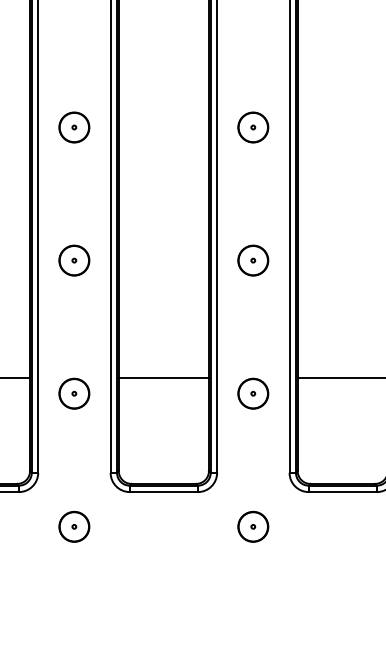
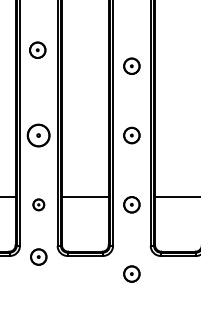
part: (73, 126) -> (37, 49), moved
part: (73, 260) -> (38, 135), size x1.4
part: (73, 393) -> (38, 204), size x0.7
part: (73, 525) -> (38, 256), moved

